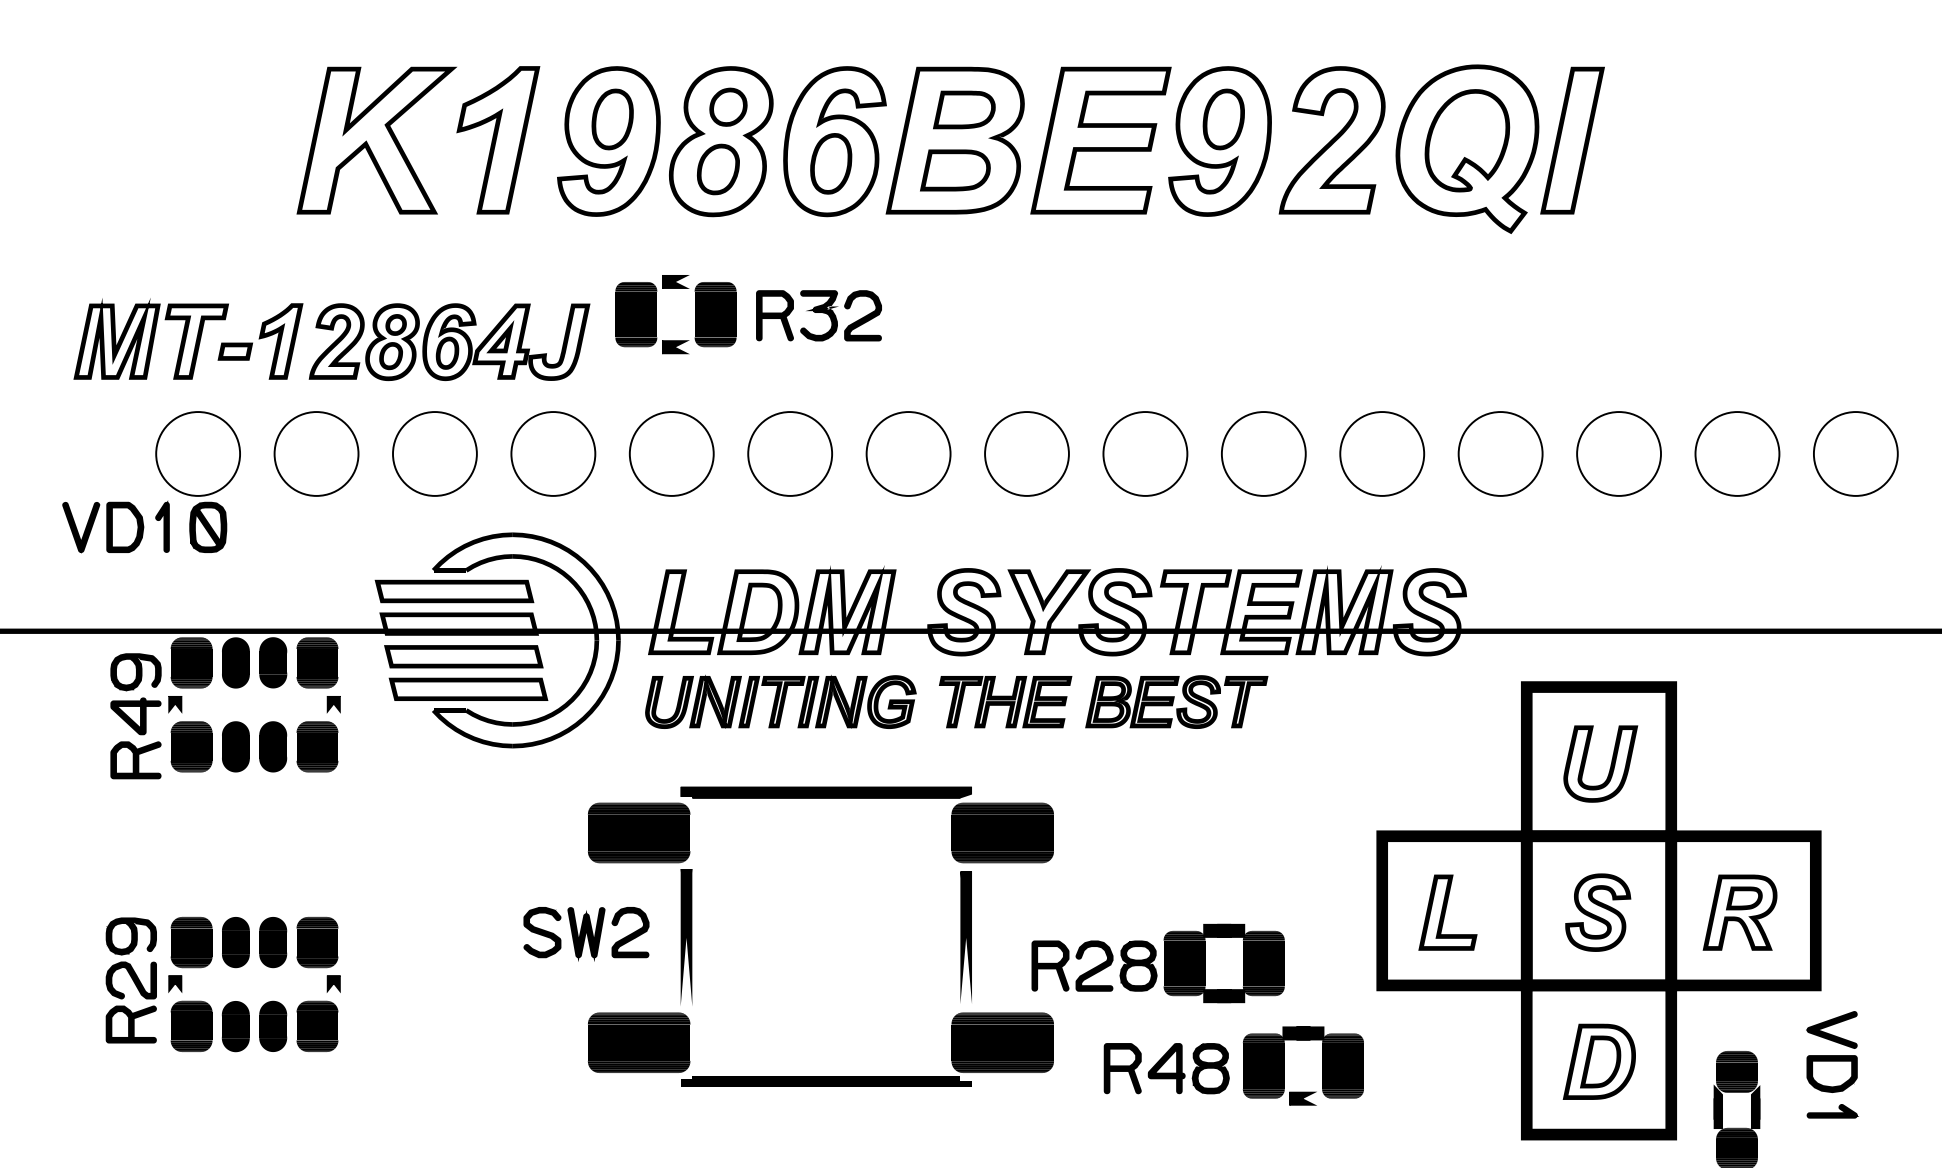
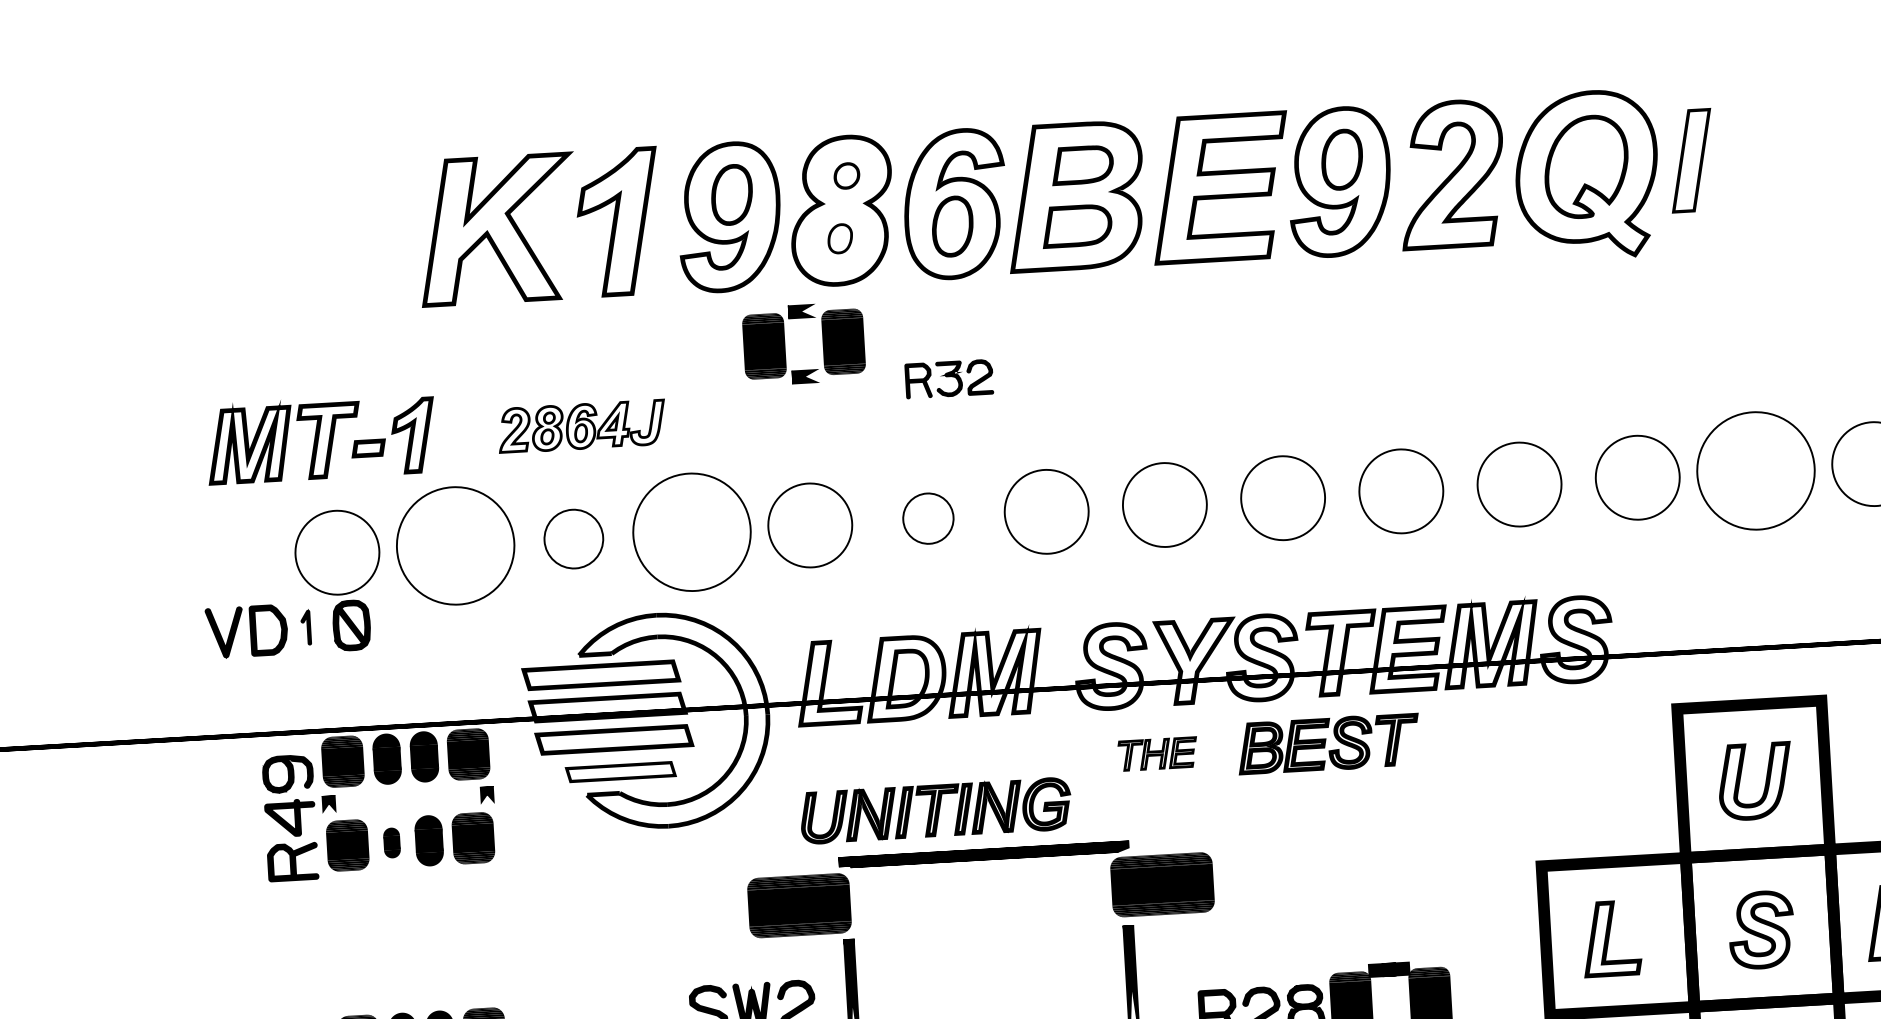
part: (728, 106) -> (846, 175), size x0.7
part: (1572, 140) -> (1691, 160), size x0.7
part: (717, 169) -> (839, 238), size x0.6
part: (656, 314) -> (784, 345), moved
part: (818, 315) -> (948, 378), size x0.7
part: (449, 341) -> (581, 425), size x0.6
part: (316, 453) -> (455, 545), size x1.4
part: (434, 453) -> (573, 538), size x0.7
part: (553, 453) -> (692, 531), size x1.4
part: (789, 453) -> (927, 518), size x0.6
part: (1618, 453) -> (1755, 470), size x1.4
part: (162, 526) -> (306, 627), size x0.7
part: (468, 688) -> (620, 771), size x0.7
part: (780, 701) -> (935, 810), moved
part: (1005, 702) -> (1157, 754), size x0.6
part: (235, 746) -> (391, 842), size x0.6

